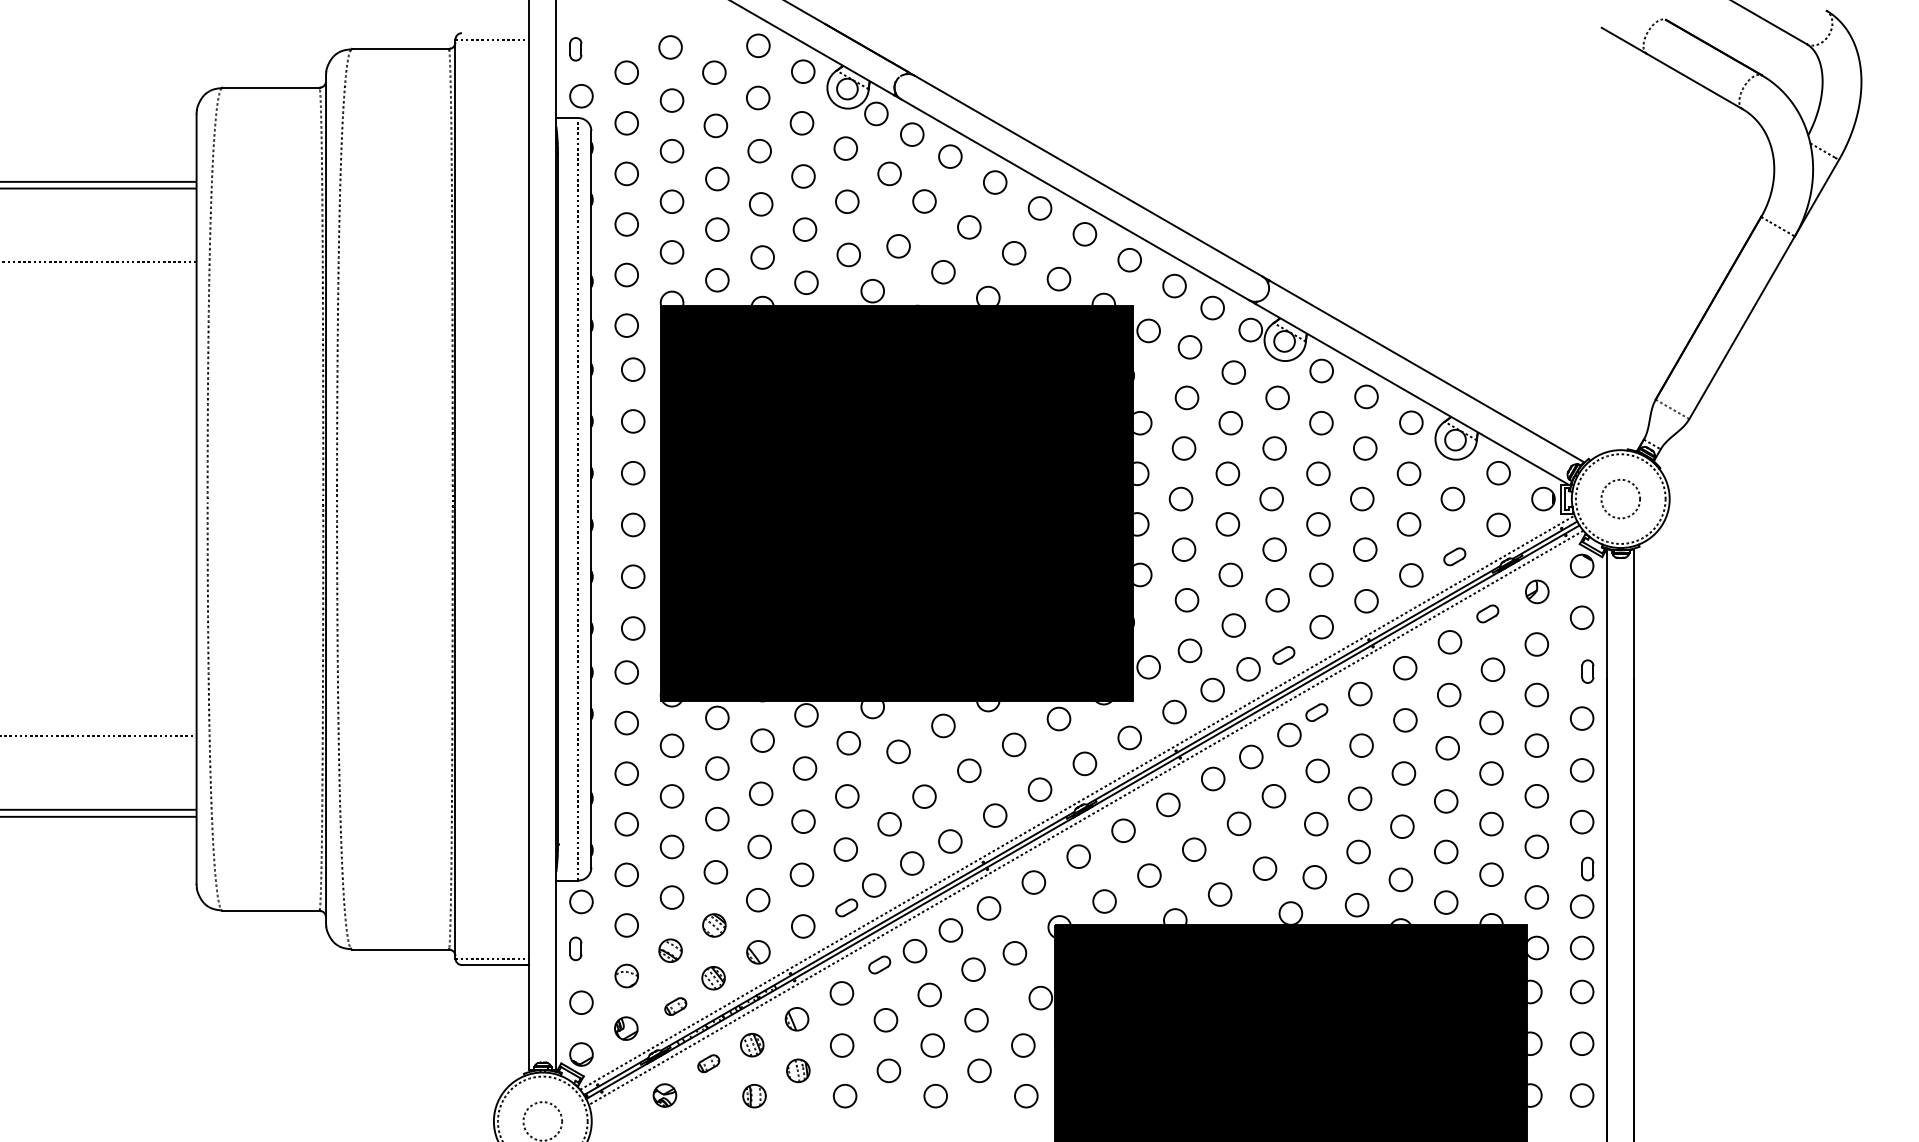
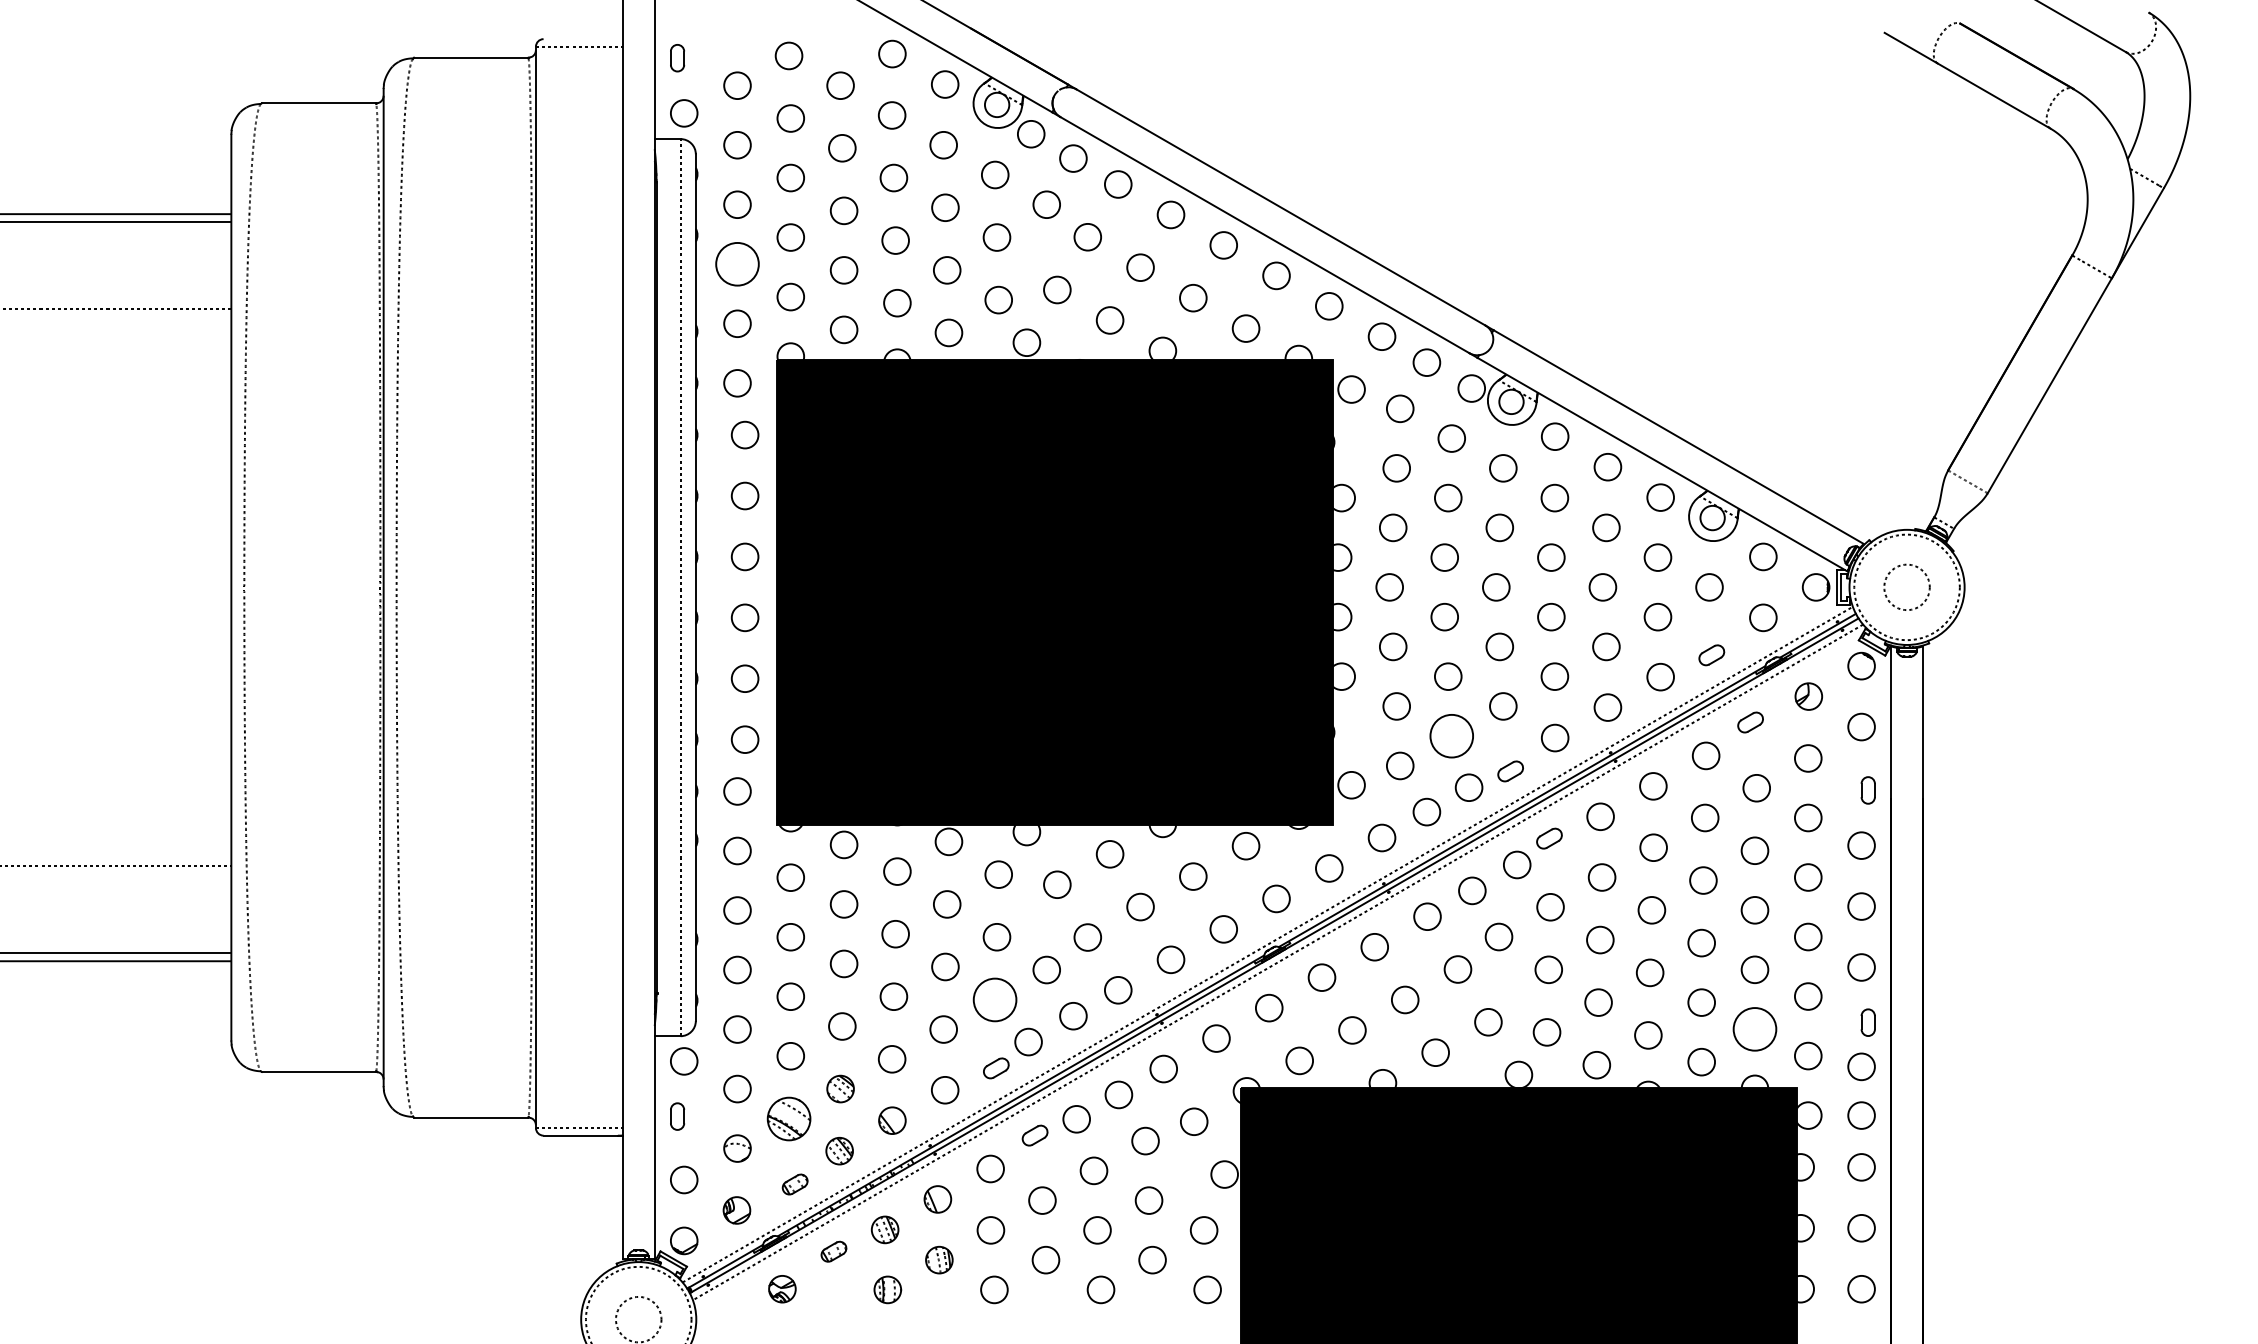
circle: (626, 223) -> (737, 263), size x1.6
circle: (1233, 624) -> (1451, 735), size x1.6
circle: (846, 849) -> (995, 999), size x1.6
circle: (1491, 874) -> (1754, 1029), size x1.6
part: (670, 950) -> (788, 1118), size x1.6

